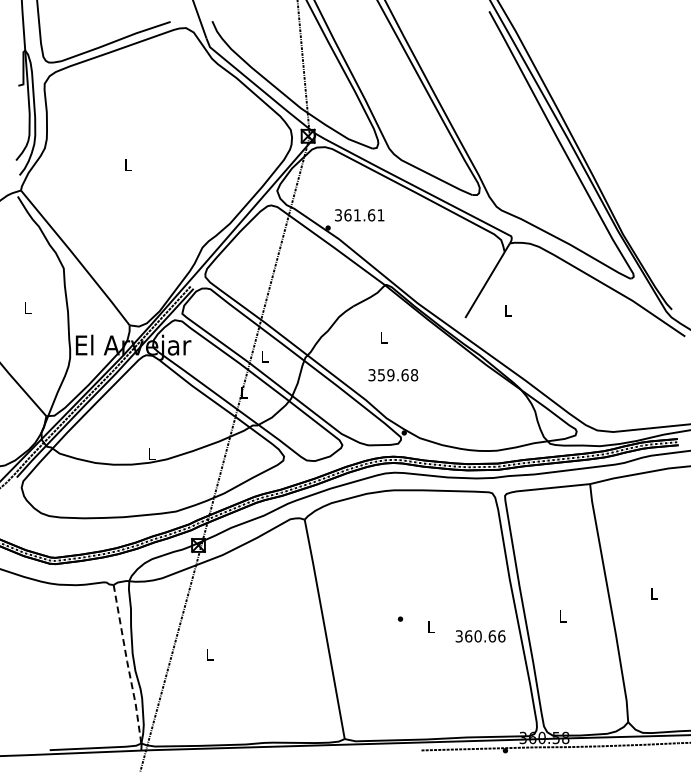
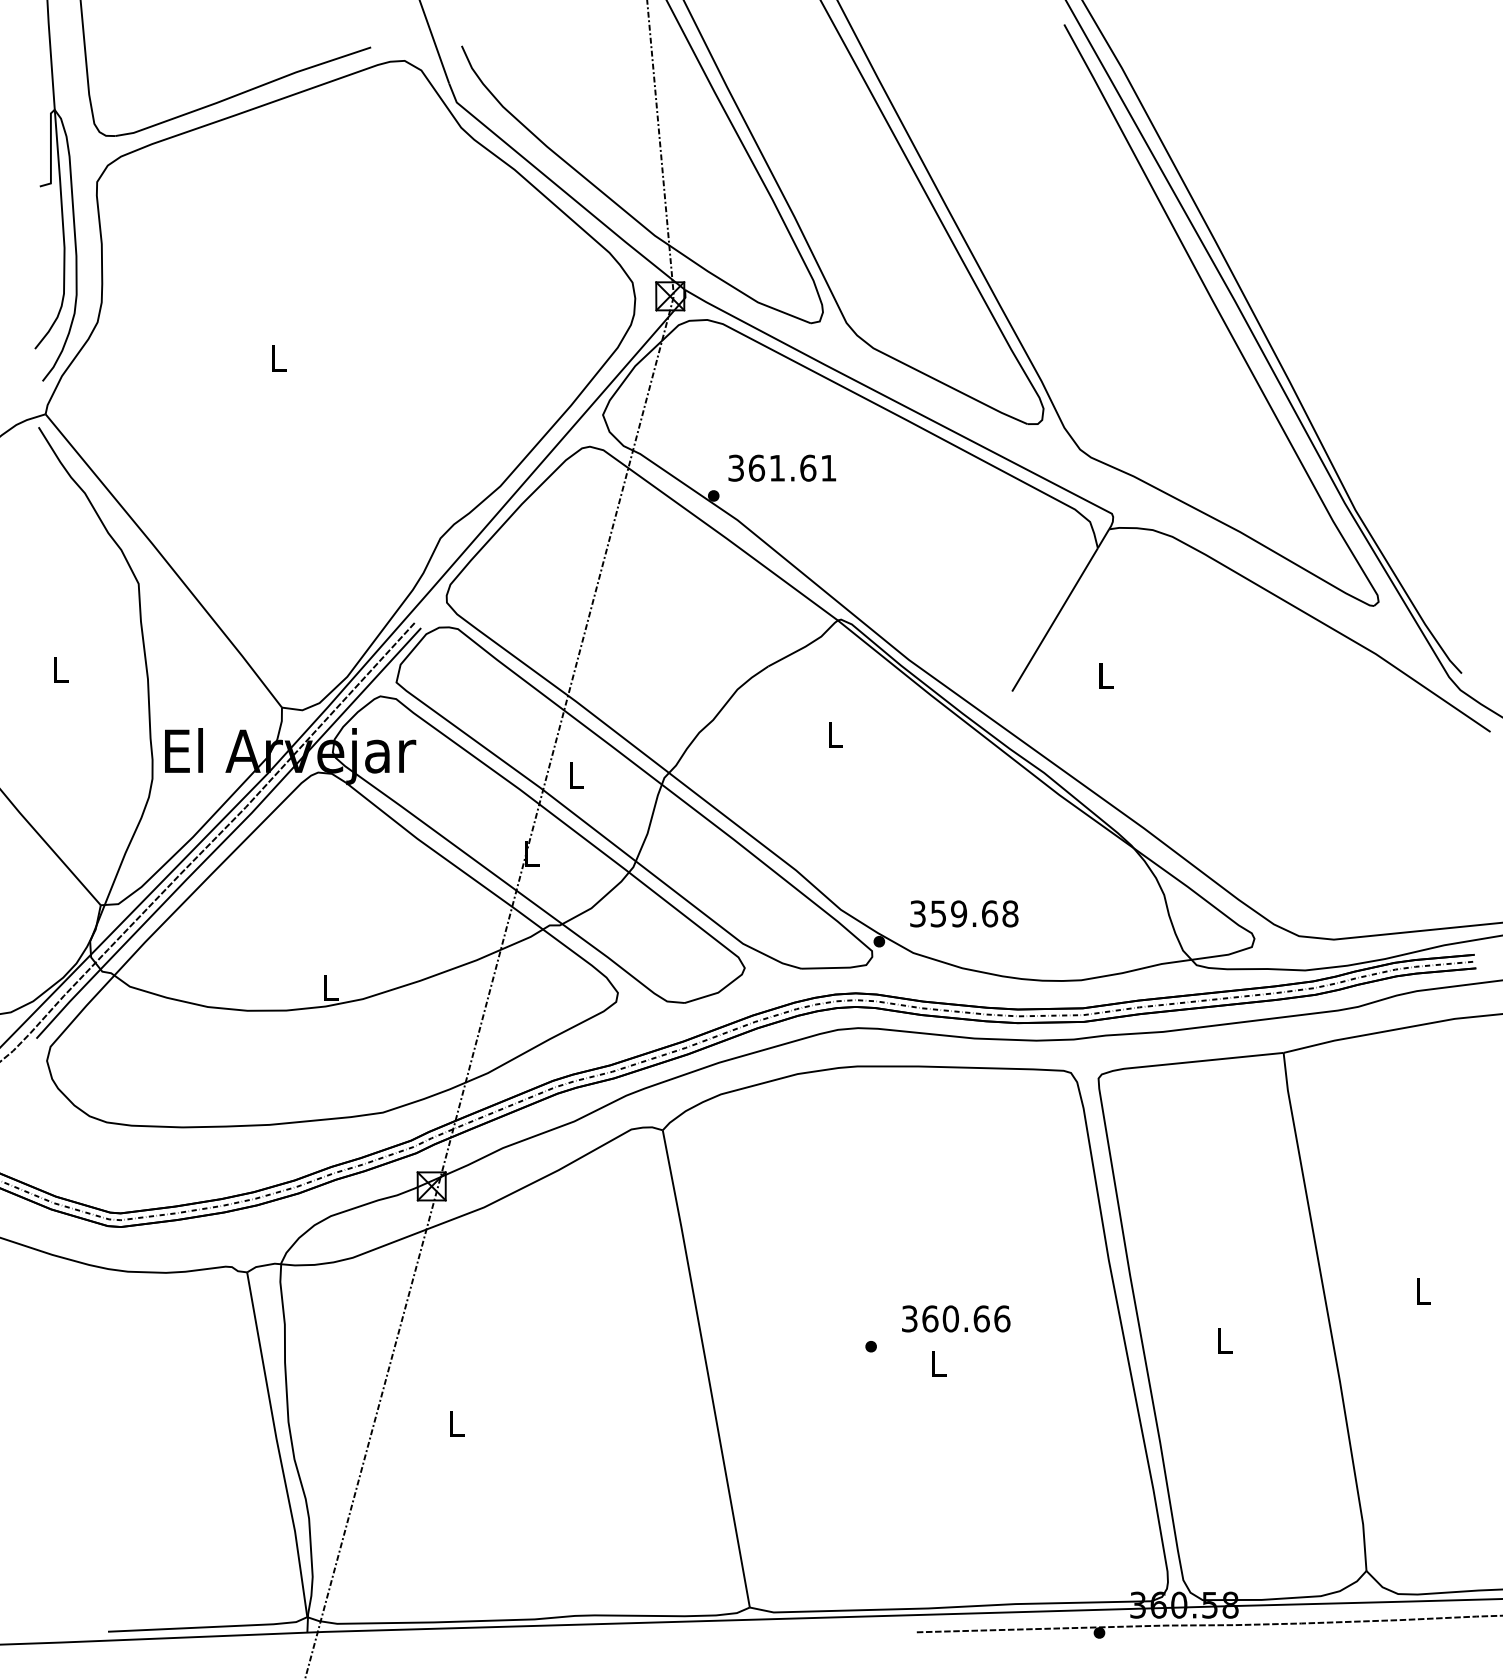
text: (393, 375) -> (964, 914), moved
text: (480, 636) -> (955, 1319), moved
line: (127, 664) -> (277, 1445), dashed -> solid

